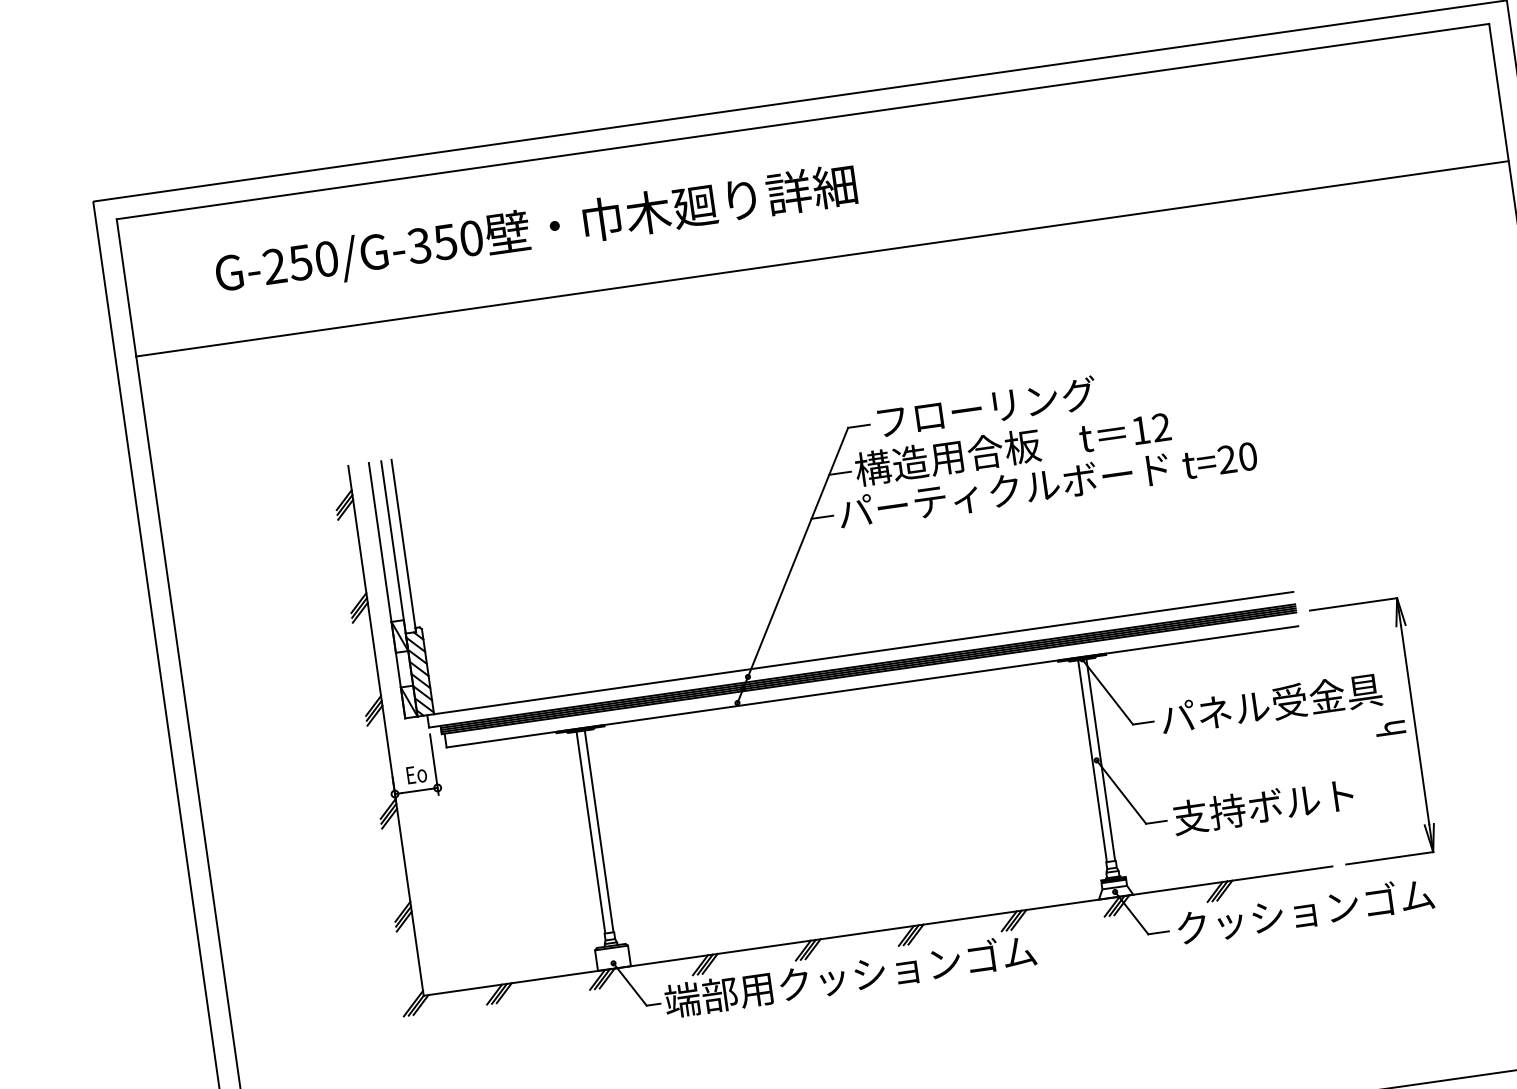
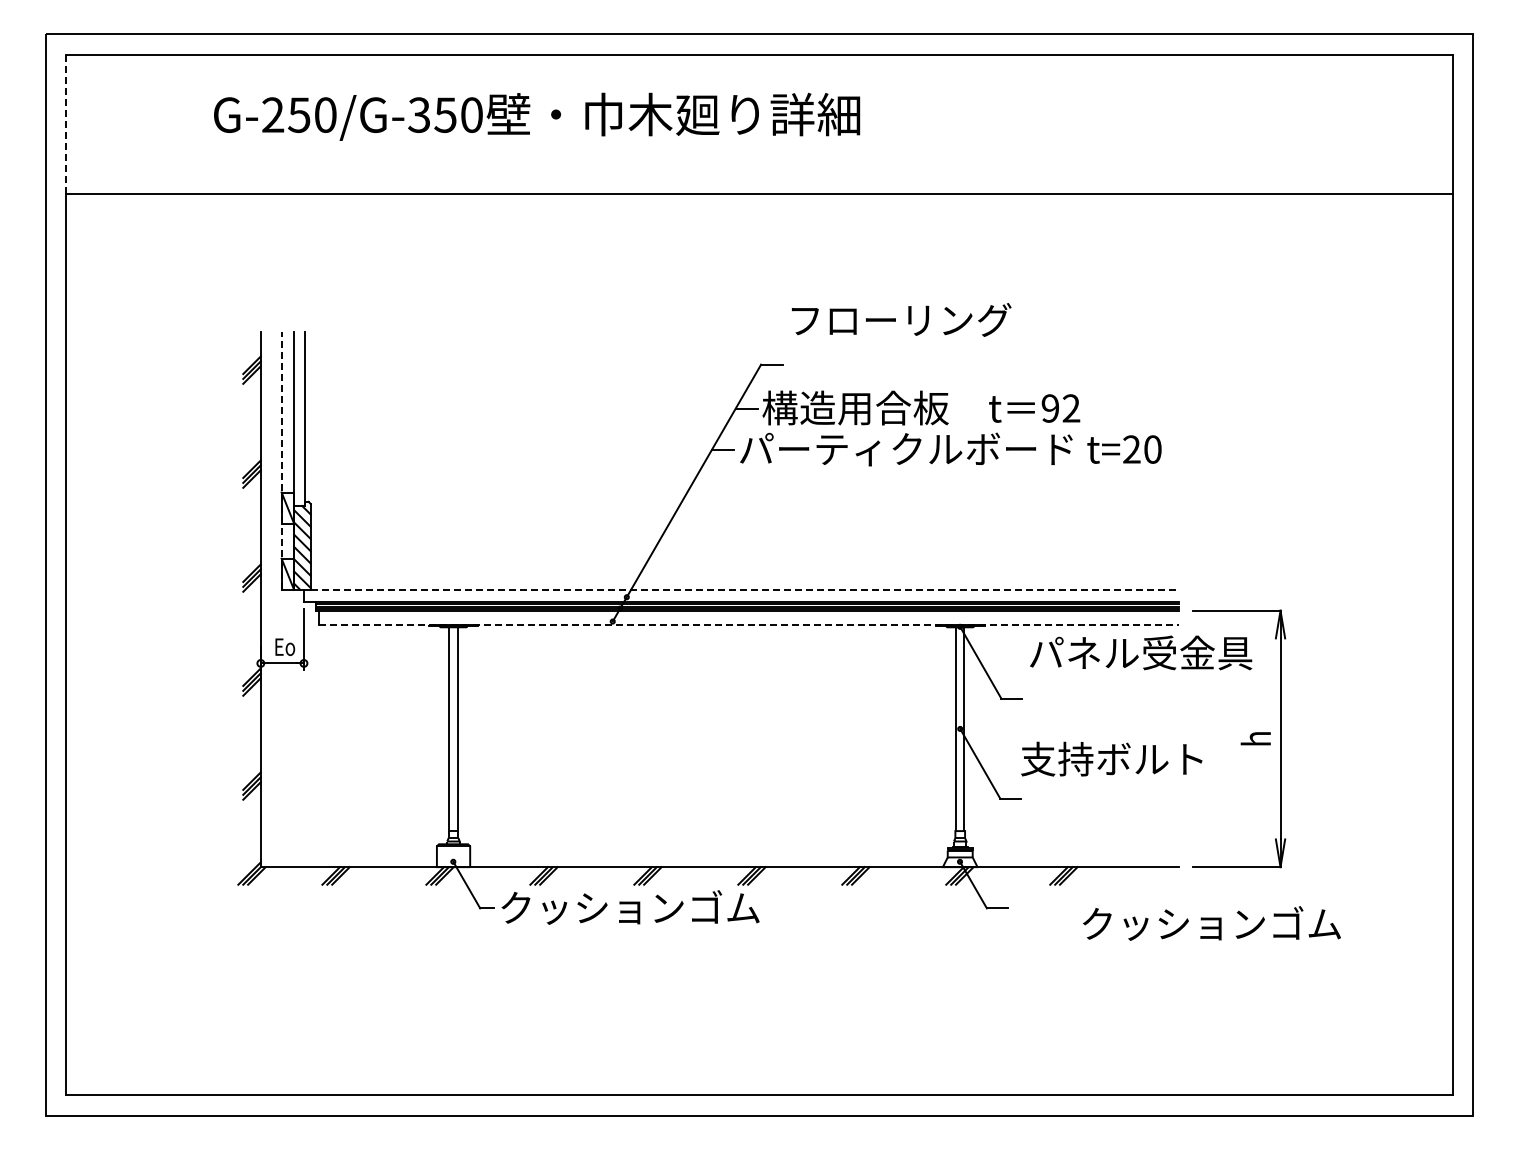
text: (536, 230) -> (537, 116), moved
line: (126, 287) -> (66, 124), solid -> dashed
text: (987, 406) -> (901, 319), moved
text: (1139, 430) -> (1049, 408), 12 -> 92
line: (386, 590) -> (281, 460), solid -> dashed
line: (863, 652) -> (744, 589), solid -> dashed
line: (873, 686) -> (749, 624), solid -> dashed
text: (1271, 703) -> (1141, 652), moved
text: (1262, 805) -> (1111, 758), moved
text: (1305, 911) -> (1211, 923), moved
text: (849, 975) -> (685, 907), 端部用クッションゴム -> クッションゴム

